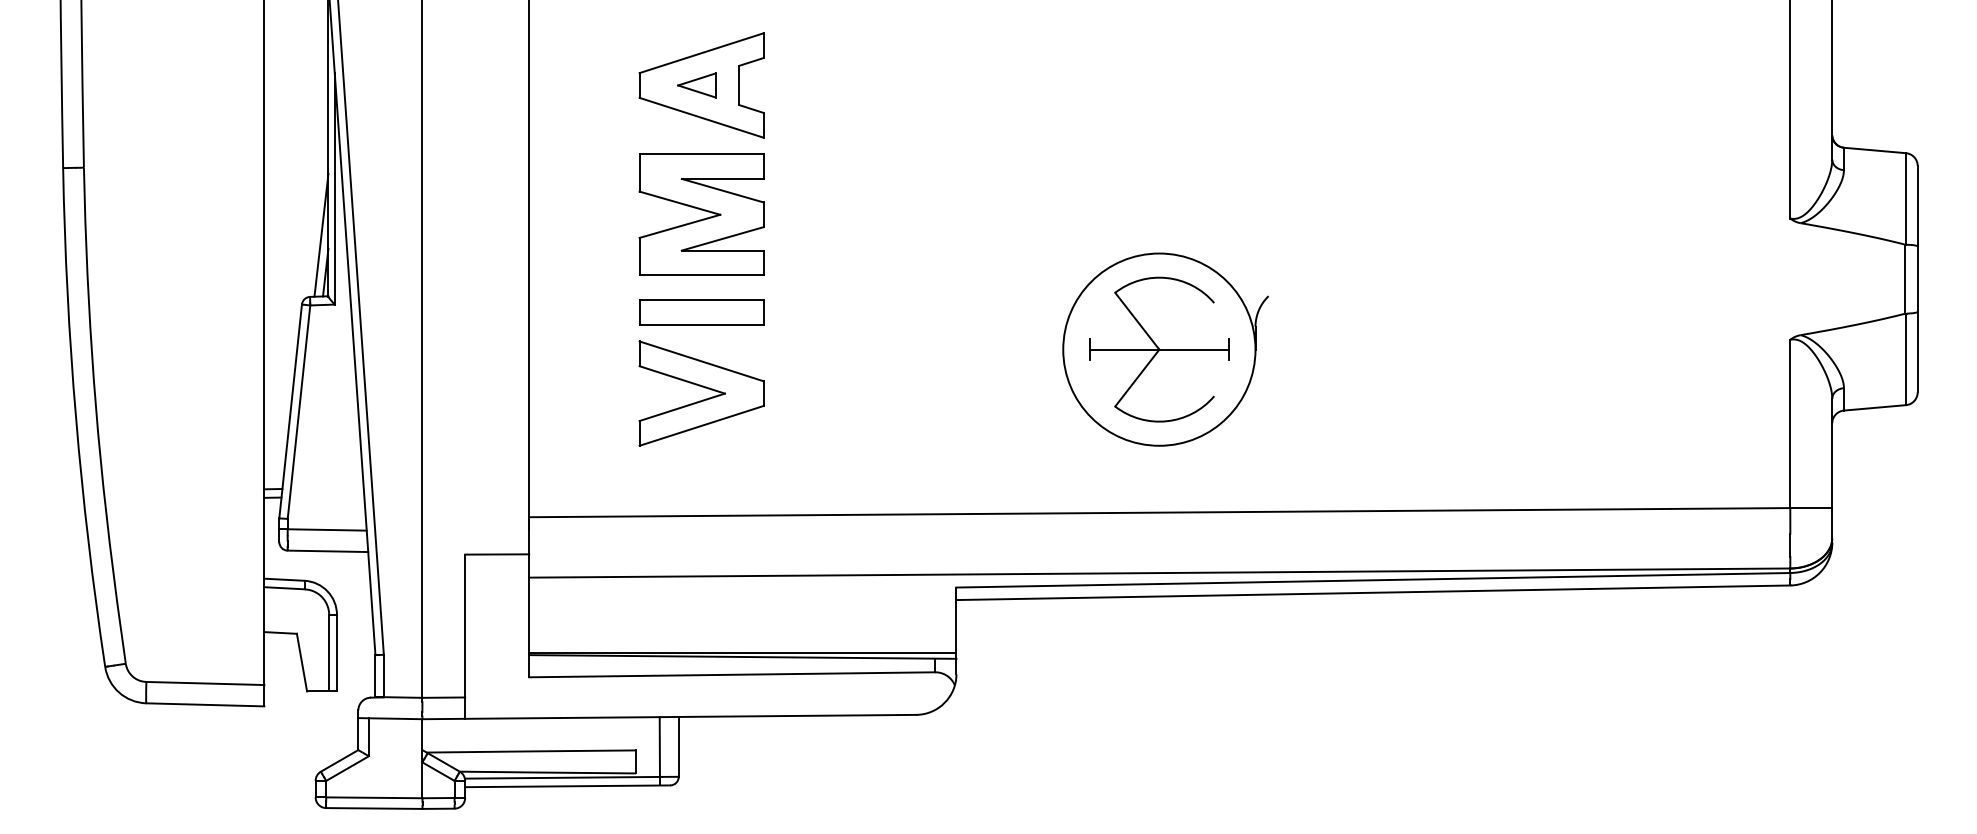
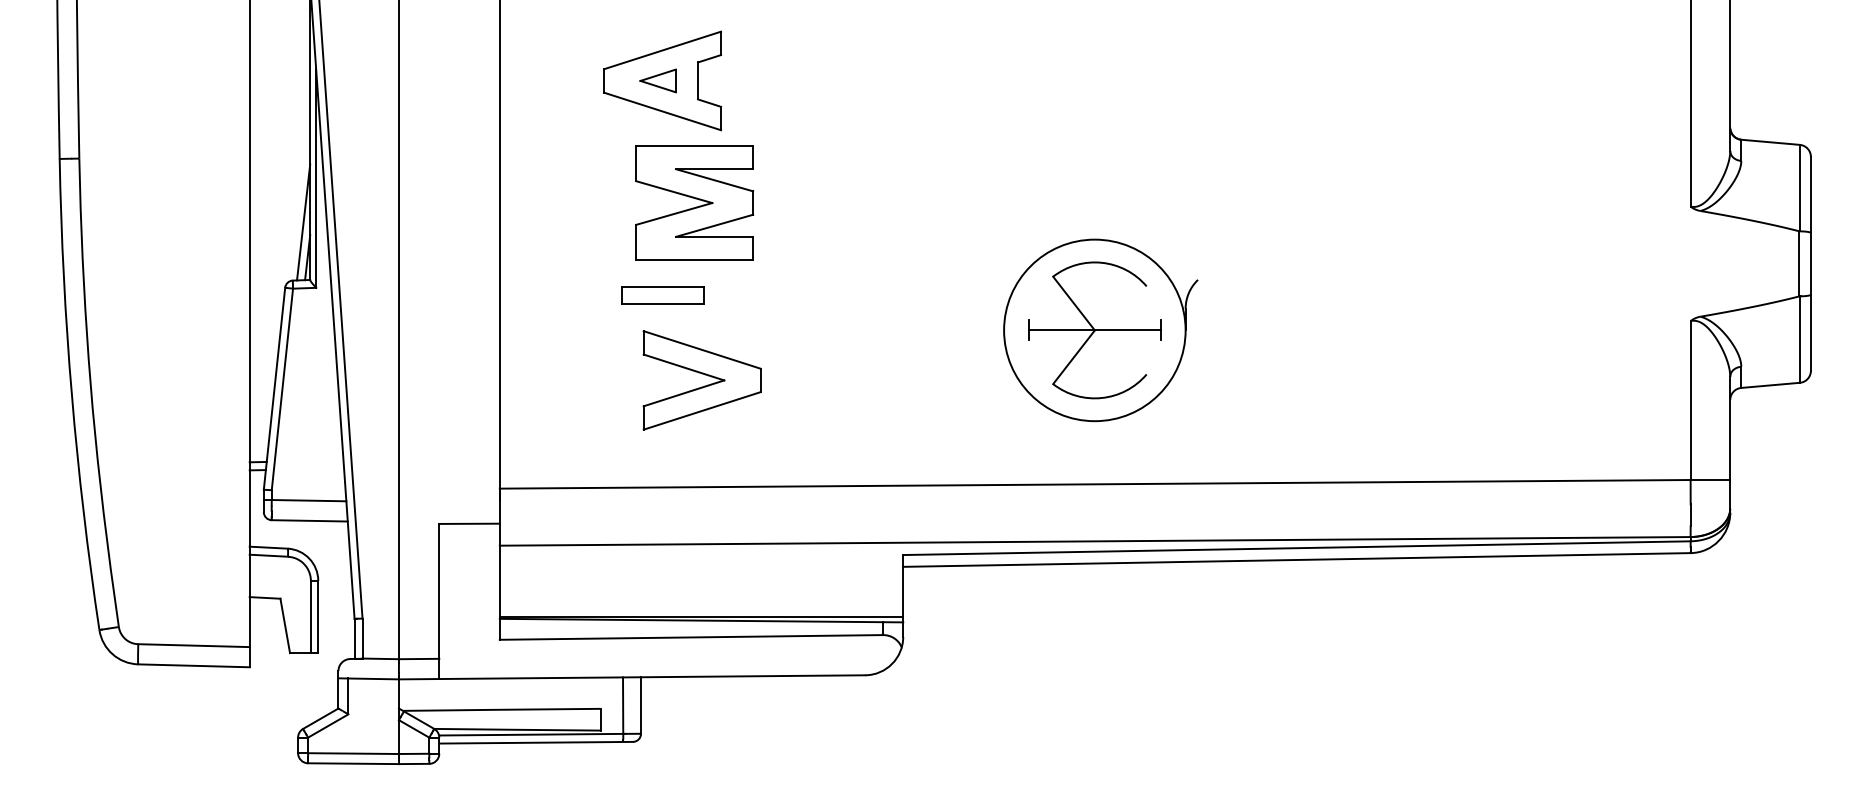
part: (701, 214) -> (694, 202), moved
part: (701, 312) -> (662, 295), size x0.7
part: (702, 387) -> (703, 374), moved

